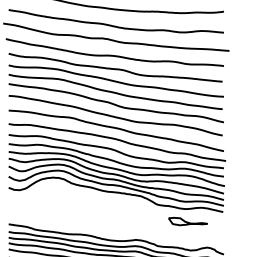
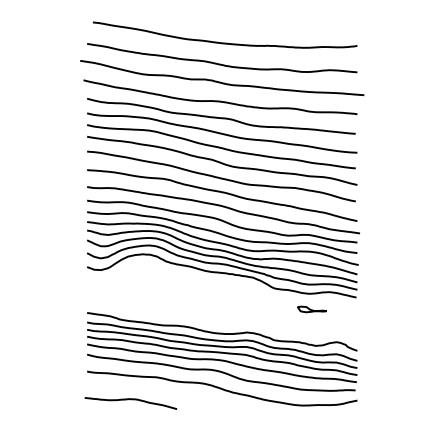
part: (187, 221) -> (311, 309), size x0.6

